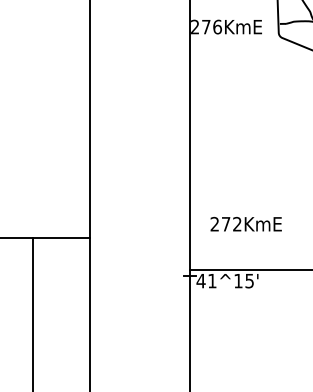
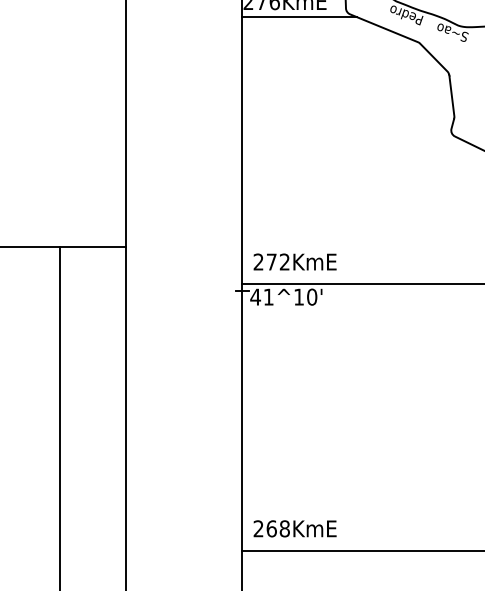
line: (238, 40) -> (299, 17), added
text: (245, 223) -> (294, 261), moved
text: (249, 280) -> (312, 296), 15' -> 10'

